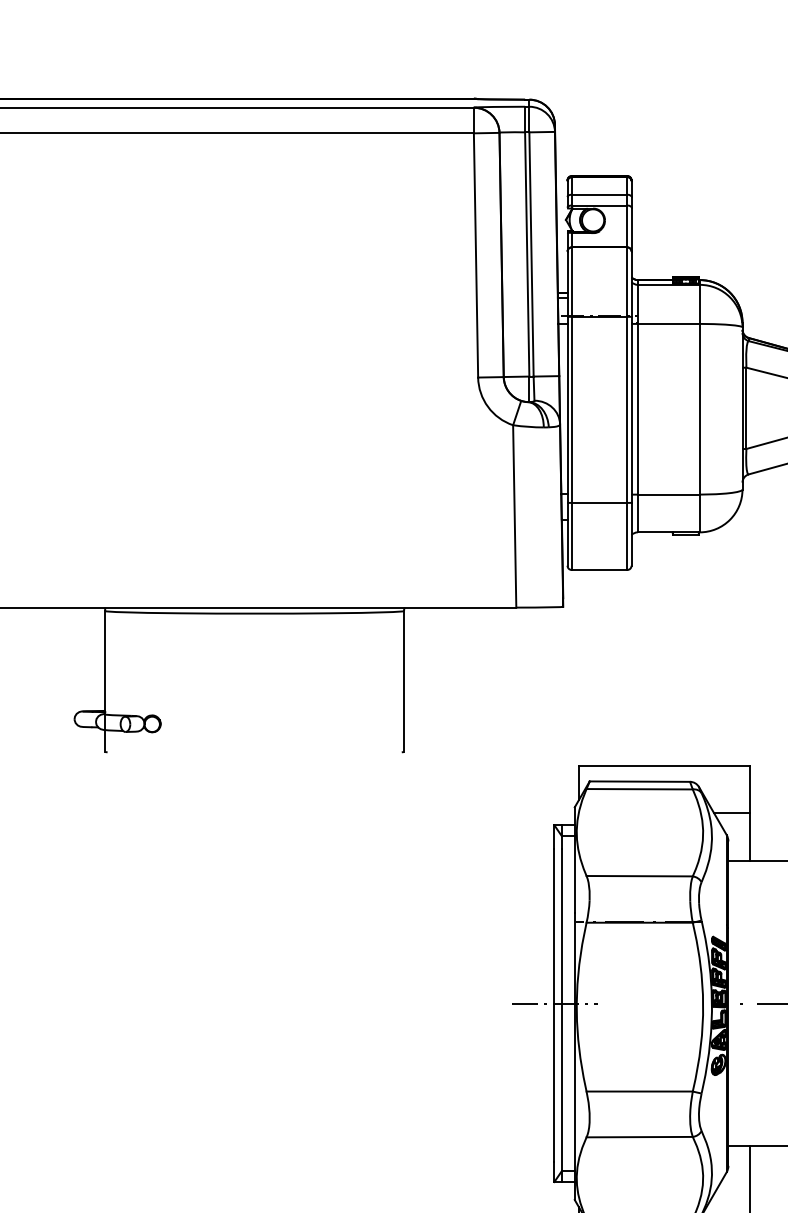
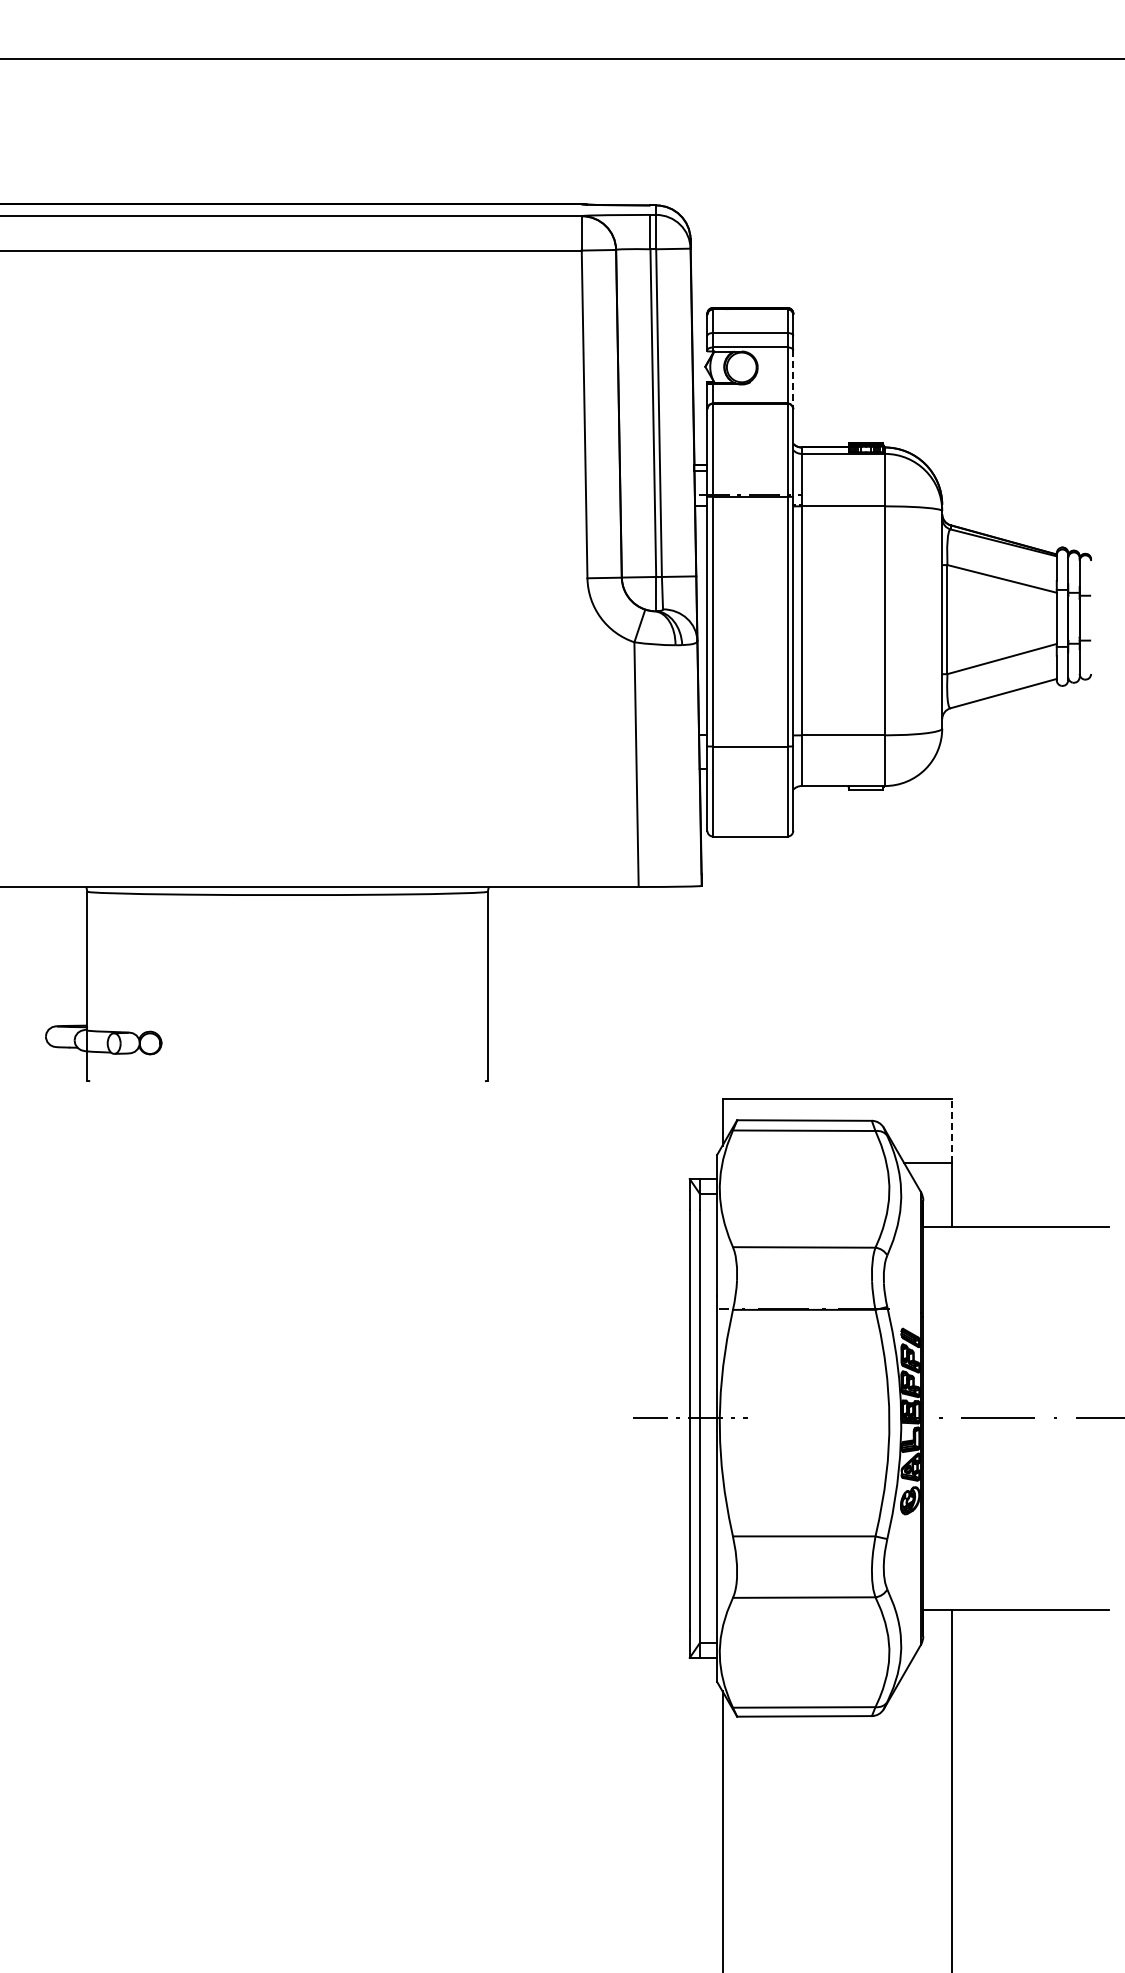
line: (631, 230) -> (793, 380), solid -> dashed
line: (749, 789) -> (951, 1130), solid -> dashed

